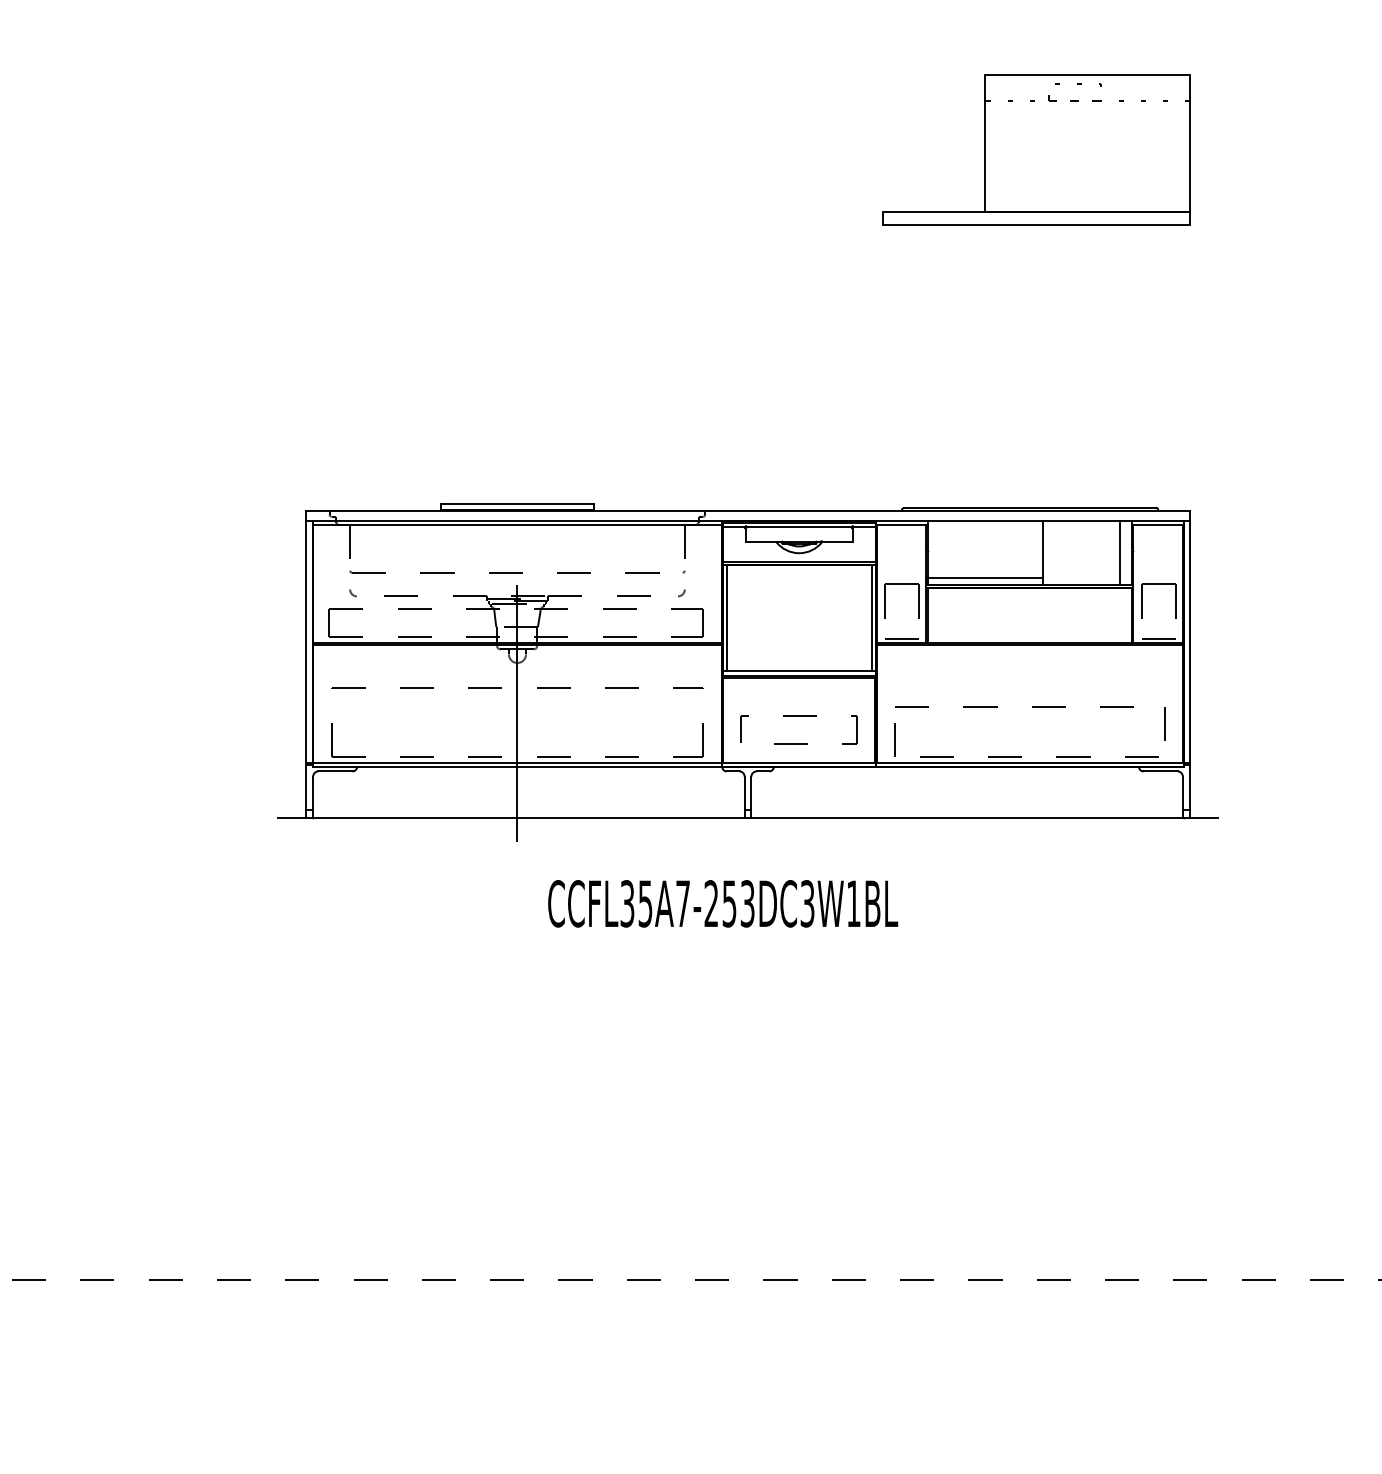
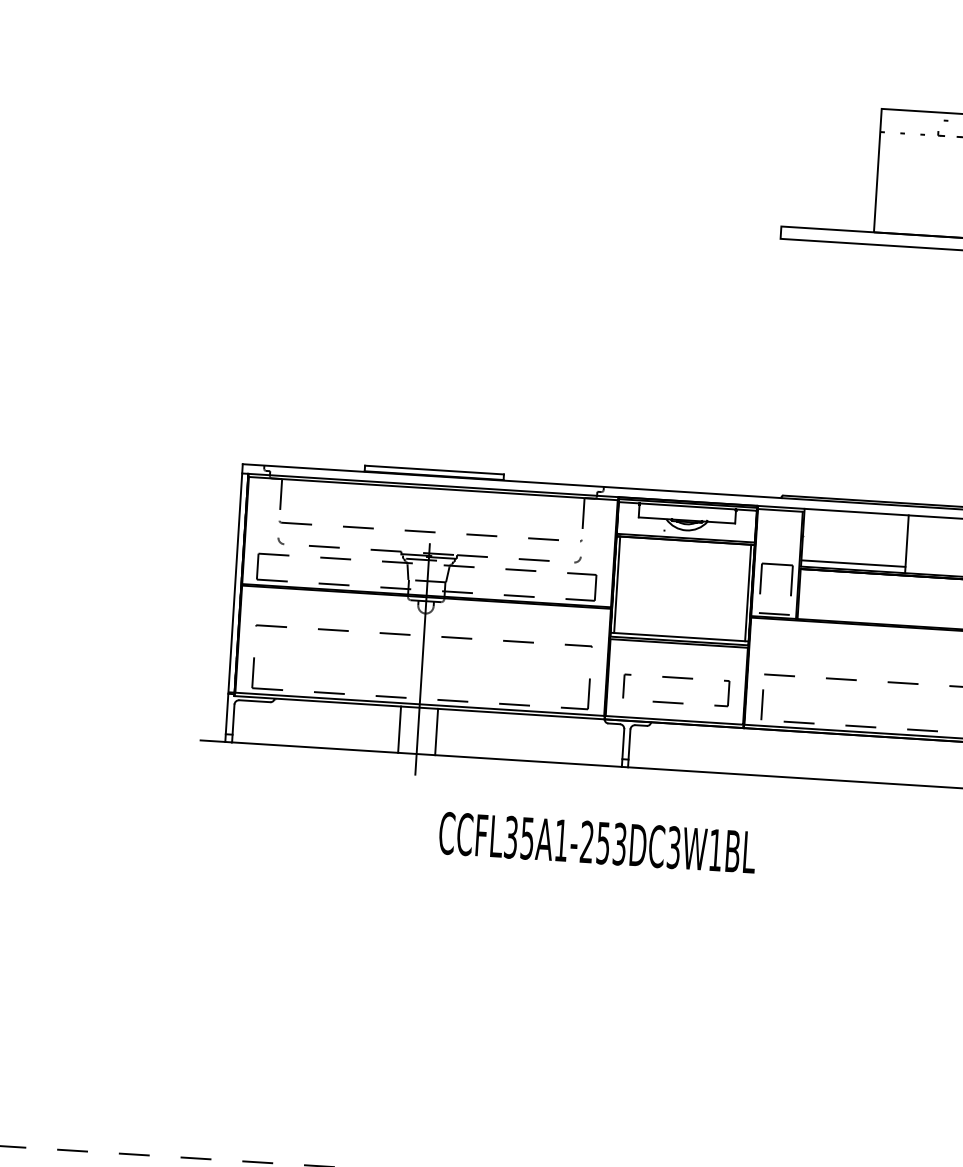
line: (496, 792) -> (399, 729), added
line: (537, 792) -> (436, 731), added
text: (682, 903) -> (560, 840), CCFL35A7-253DC3W1BL -> CCFL35A1-253DC3W1BL

